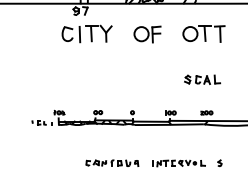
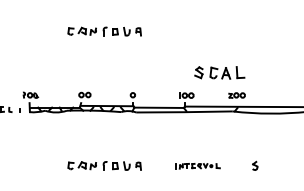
part: (112, 66) -> (104, 30), added
part: (202, 79) -> (219, 72), moved
part: (178, 163) -> (197, 166), size x0.6

